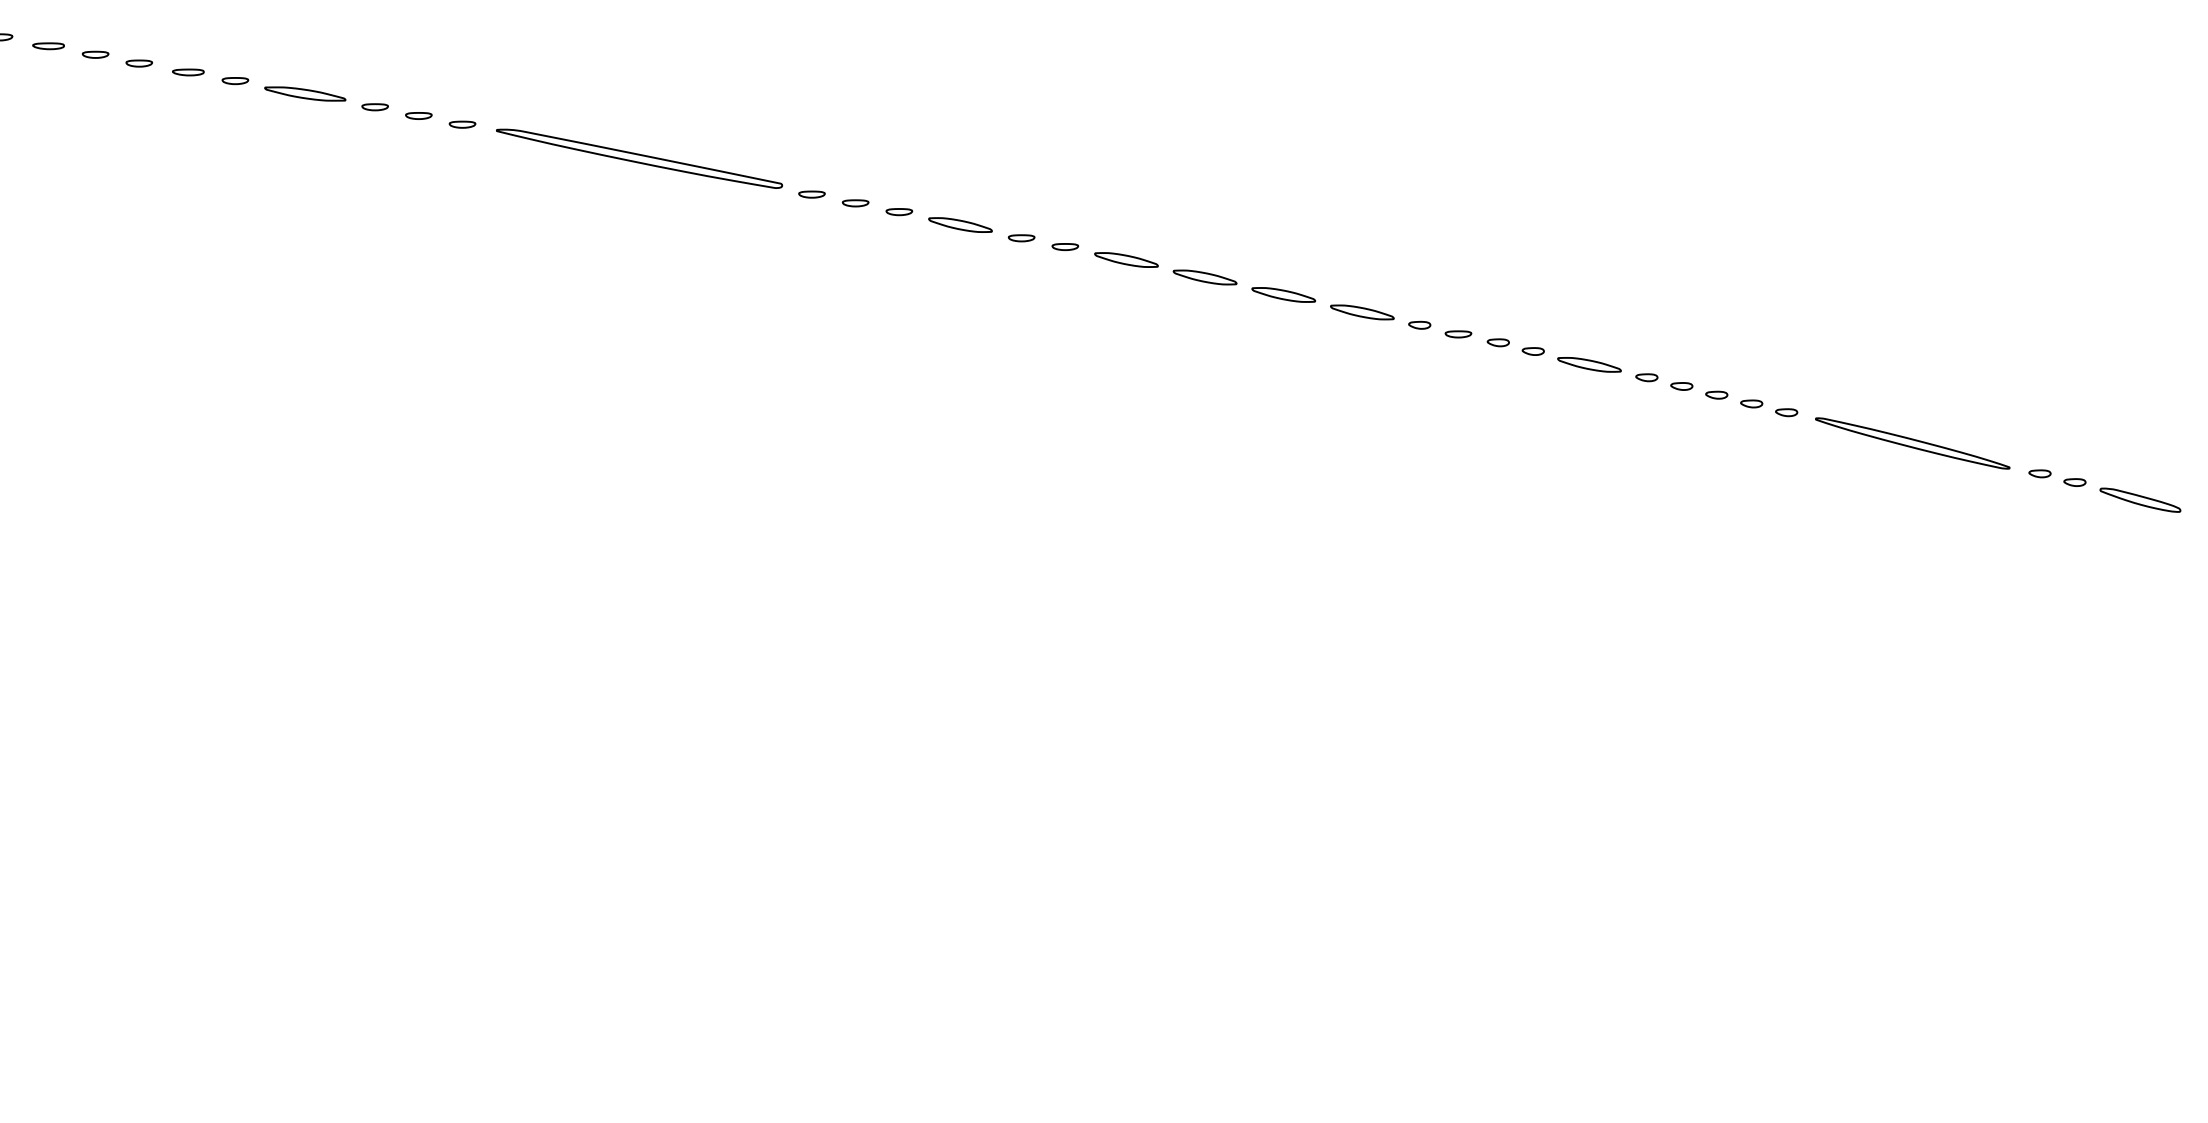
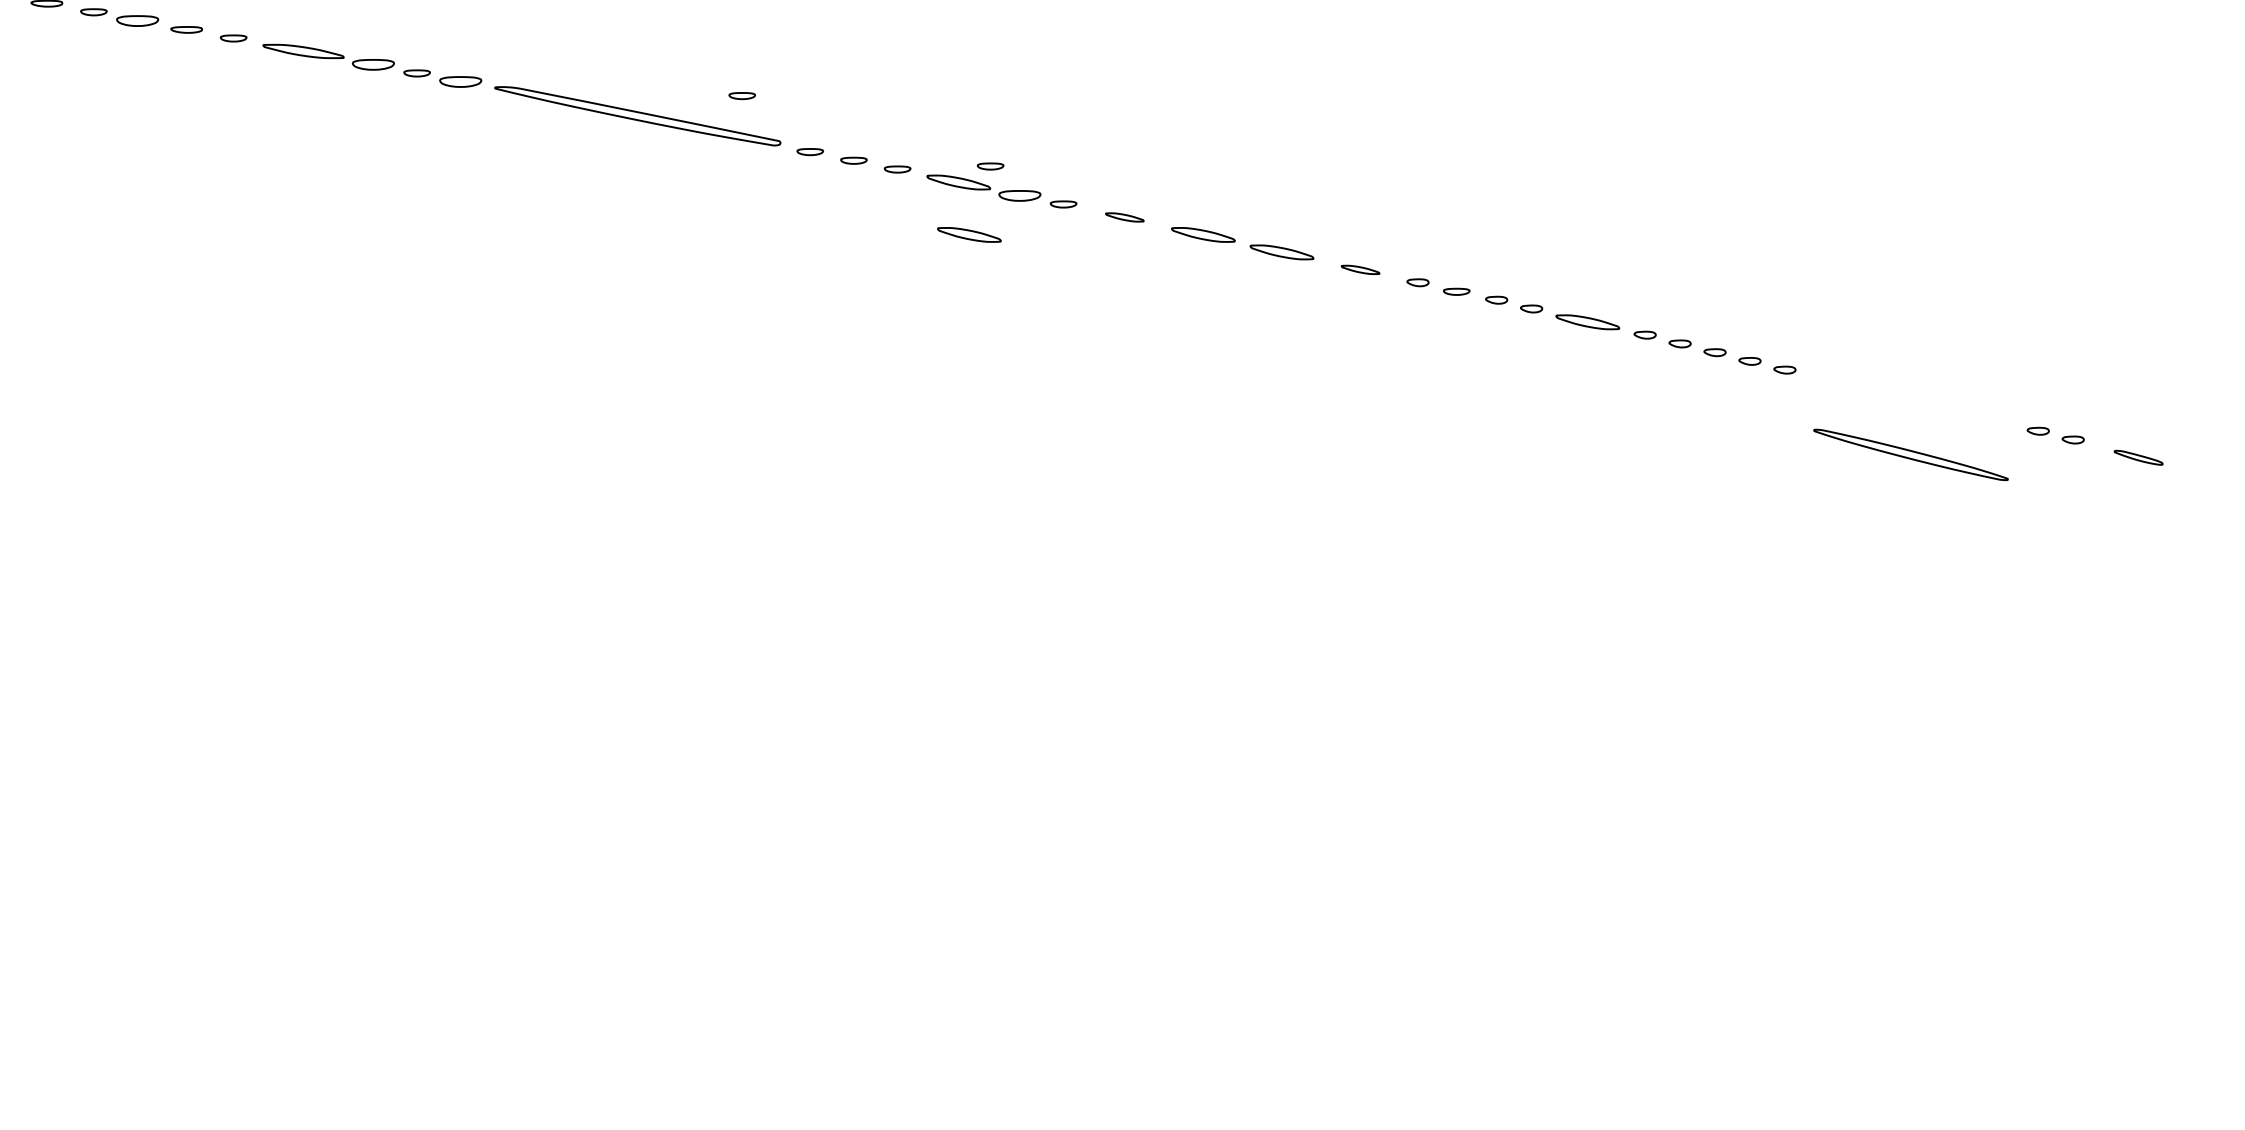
part: (139, 63) -> (137, 20), size x1.6
part: (375, 107) -> (373, 64), size x1.6
part: (462, 125) -> (460, 82), size x1.6
part: (743, 139) -> (741, 96), added
part: (992, 209) -> (990, 166), added
part: (1021, 238) -> (1019, 195), size x1.6
part: (1126, 260) -> (1124, 217), size x0.6
part: (971, 277) -> (969, 234), added
part: (1362, 312) -> (1360, 269), size x0.6
part: (1912, 443) -> (1910, 454), moved
part: (2140, 500) -> (2138, 457), size x0.6

